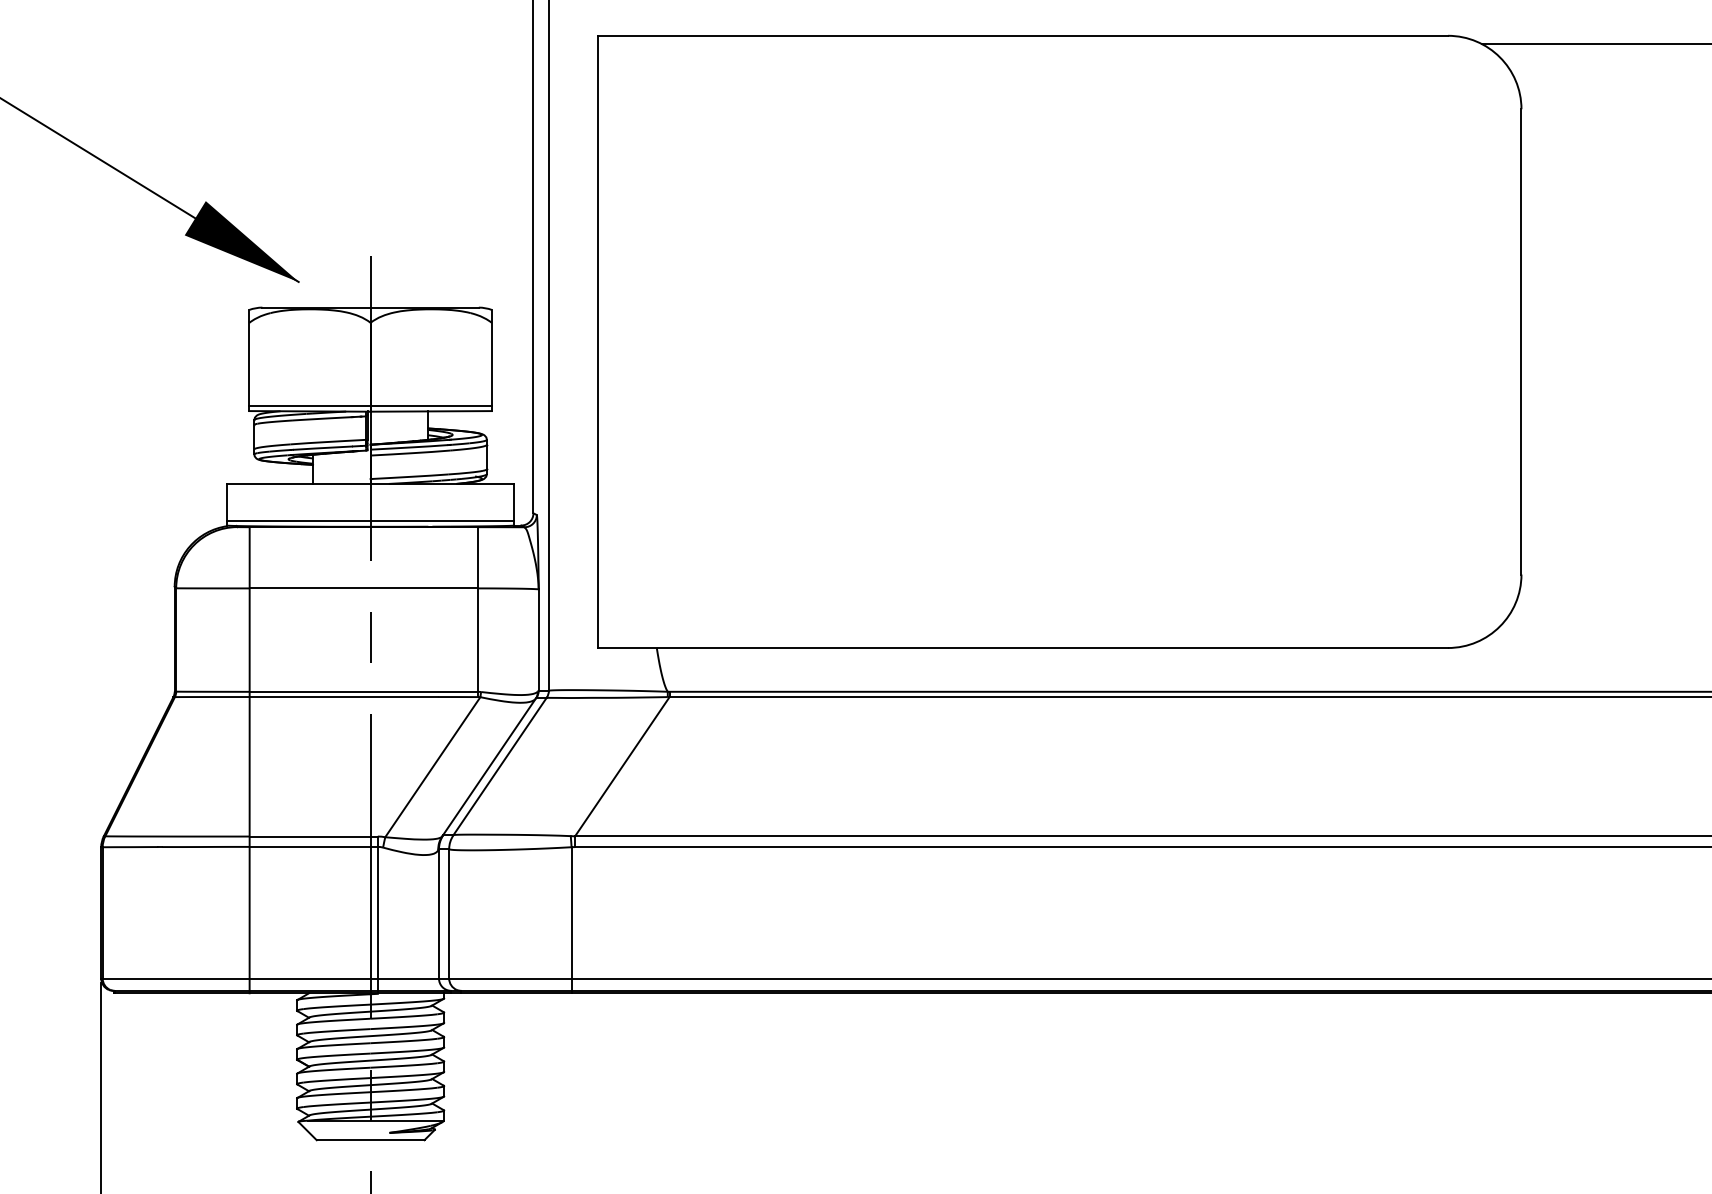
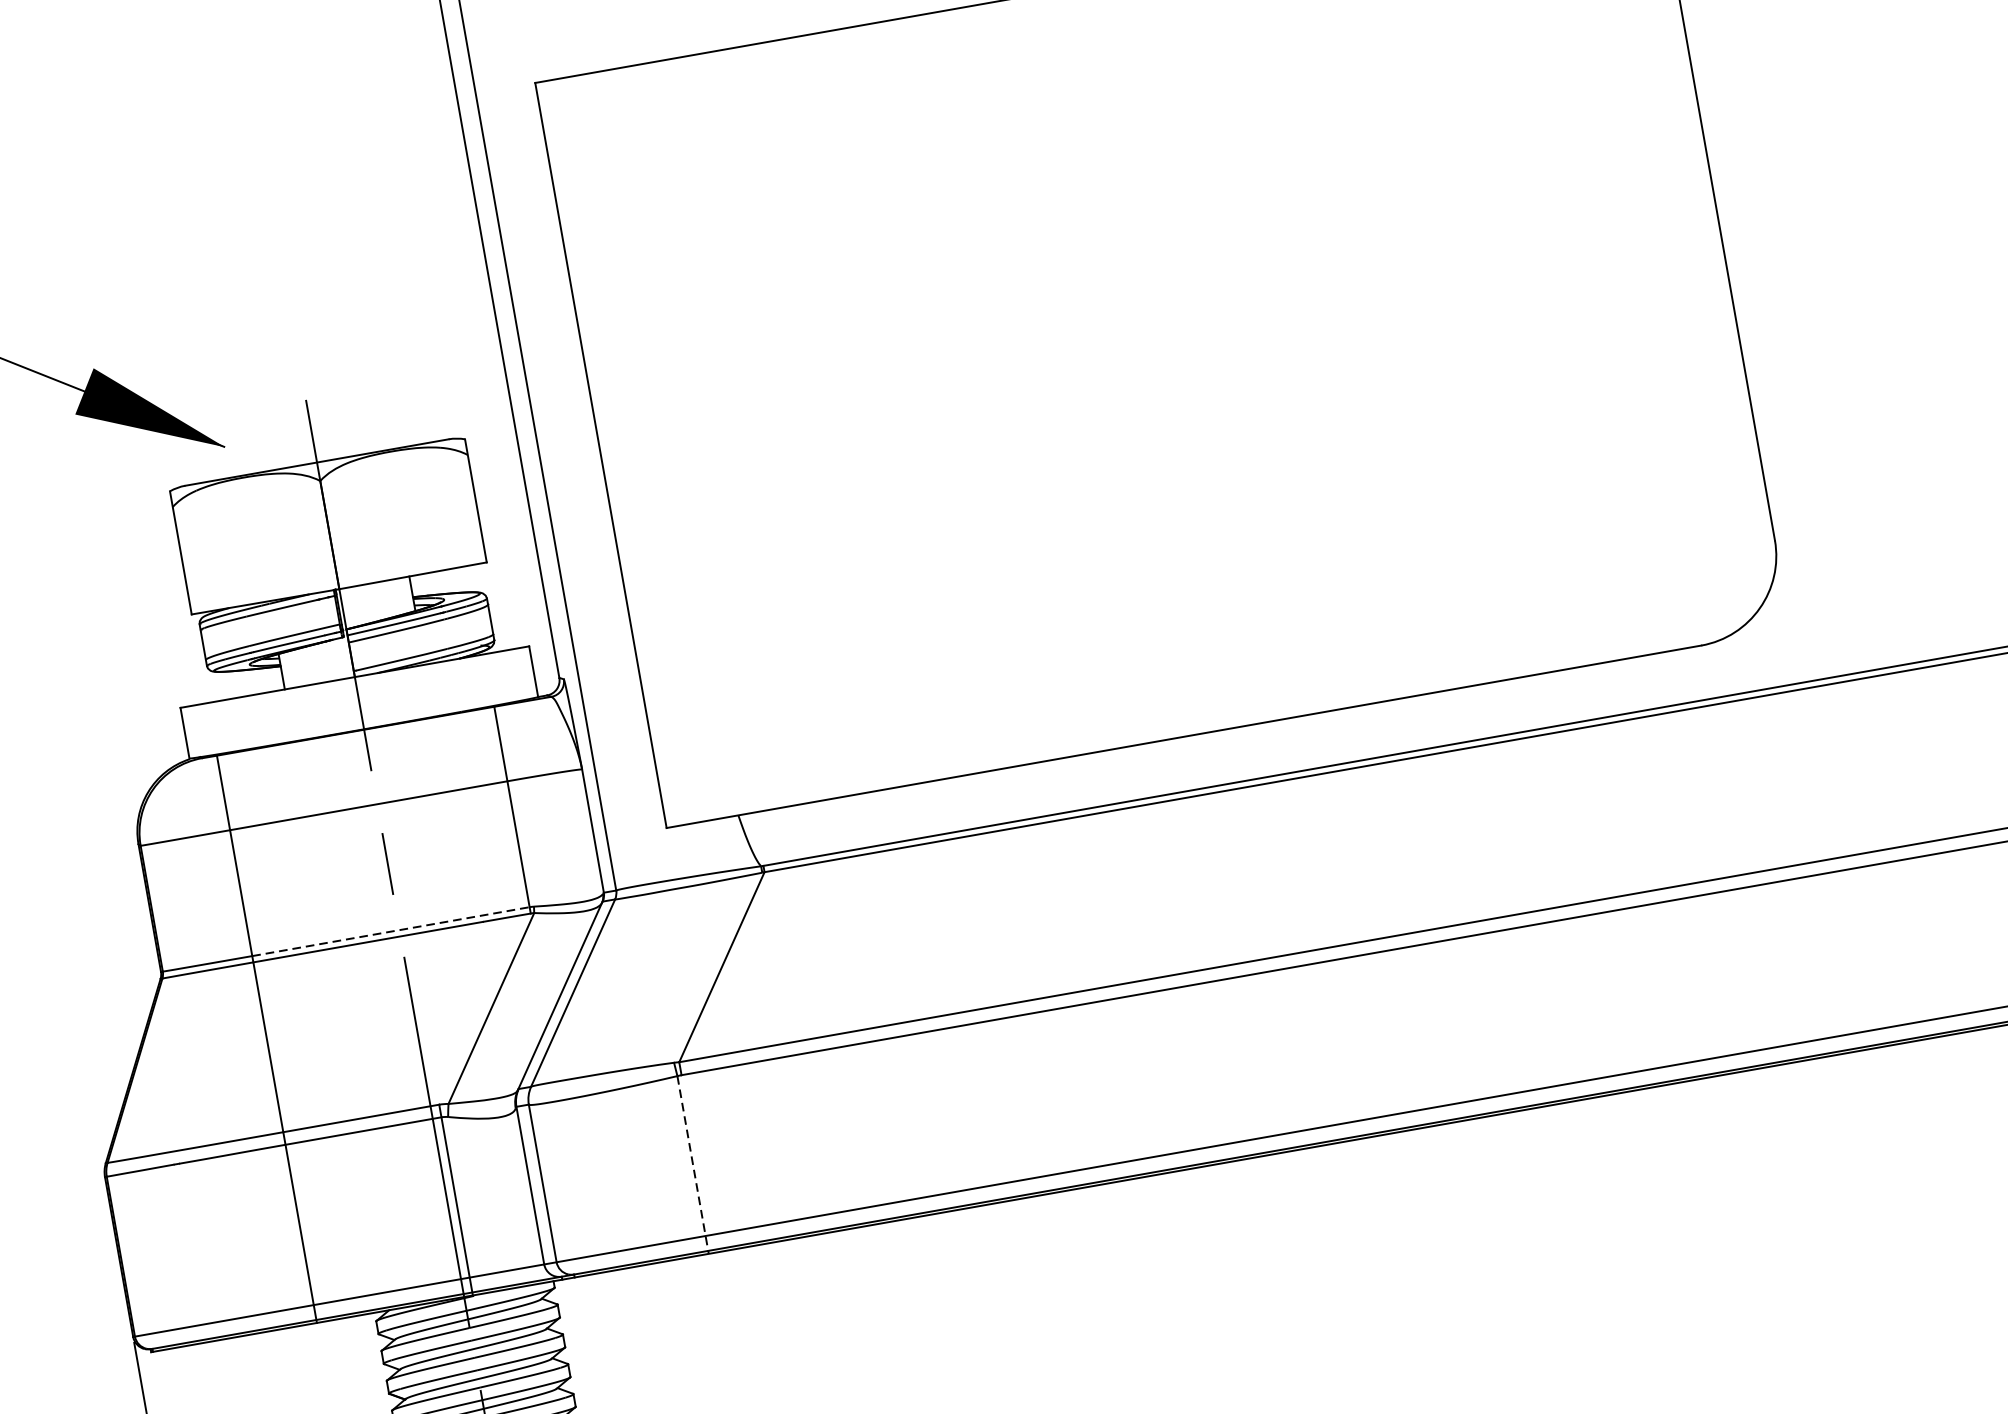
line: (370, 405) -> (337, 581), removed
line: (370, 520) -> (362, 721), removed
line: (363, 691) -> (390, 931), solid -> dashed
line: (571, 920) -> (693, 1165), solid -> dashed

